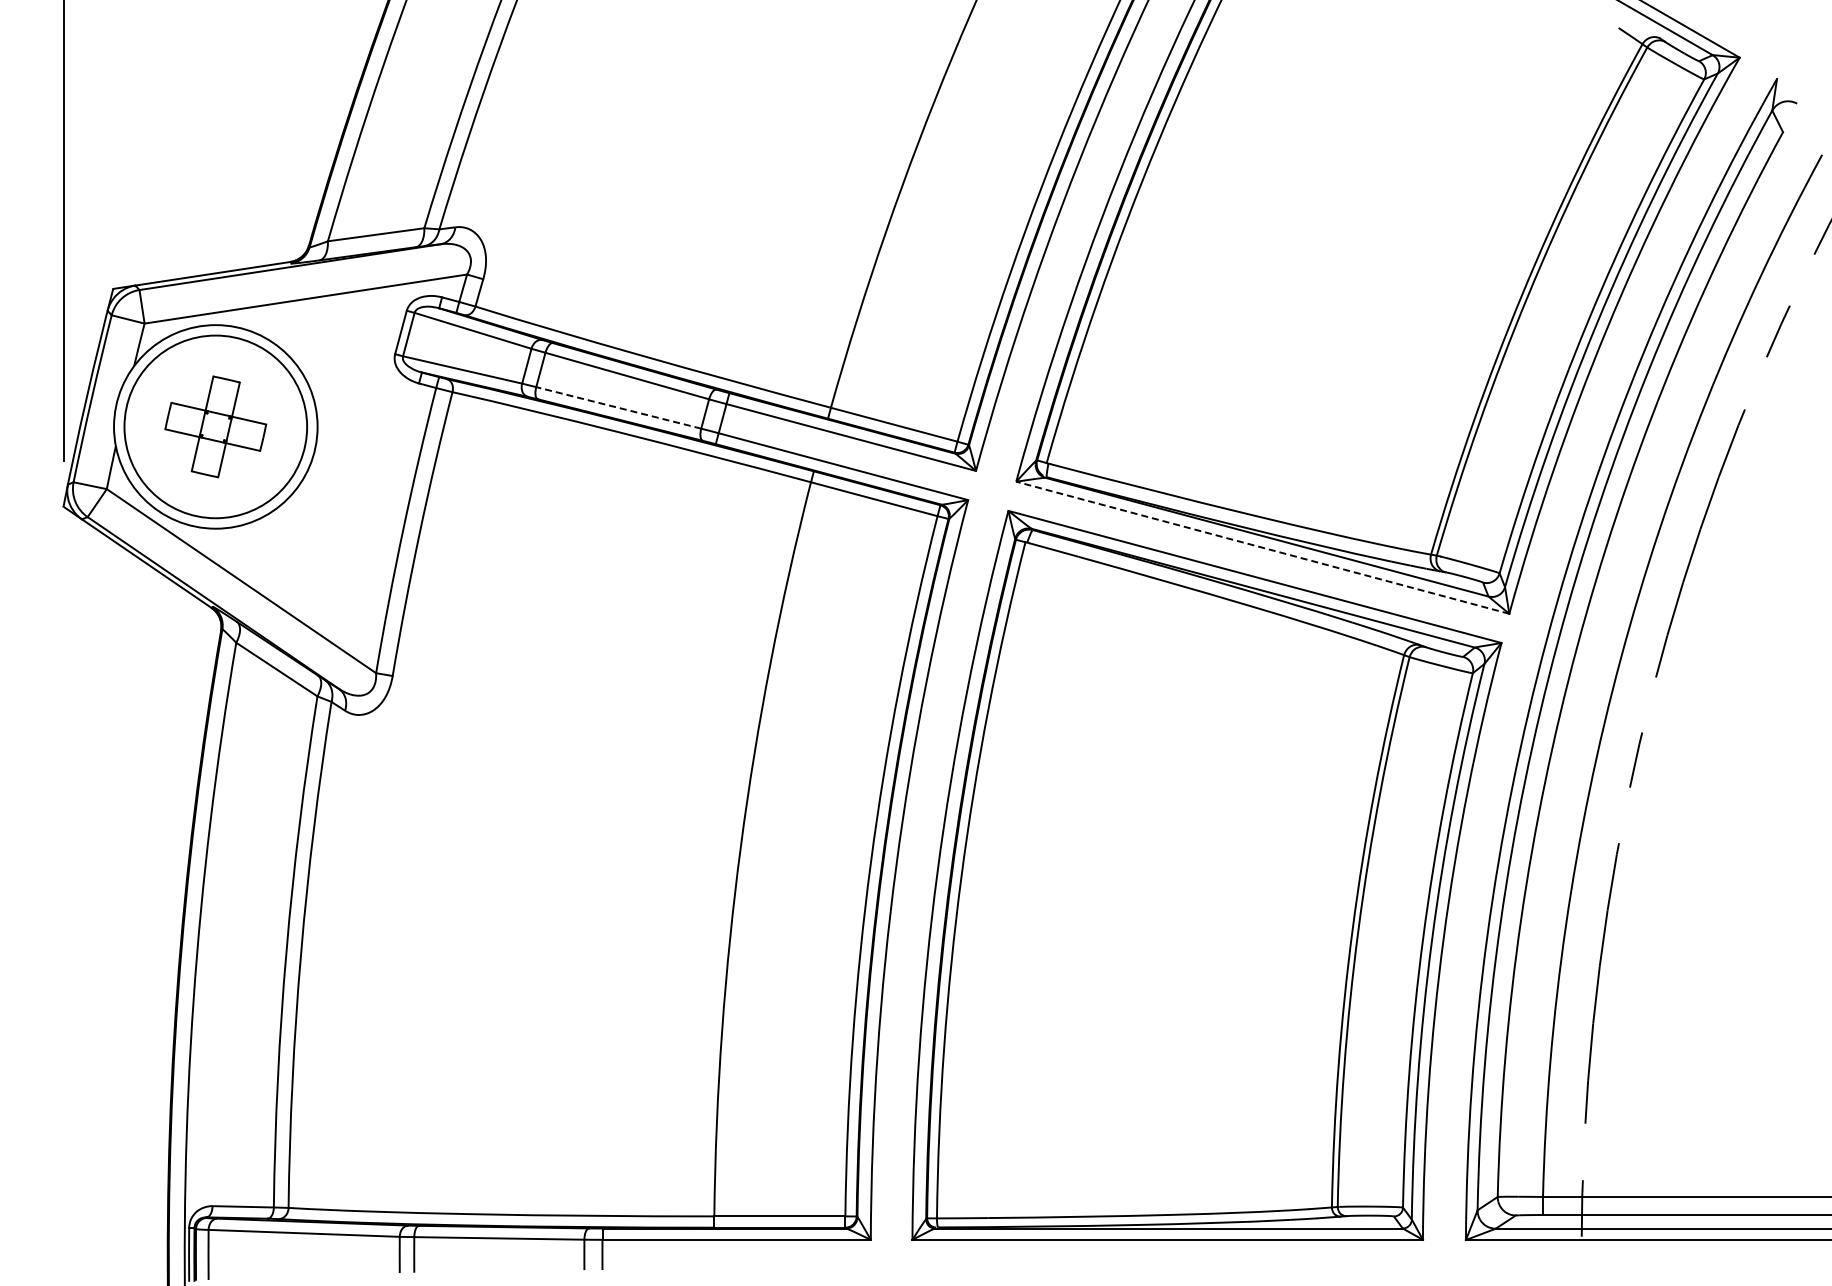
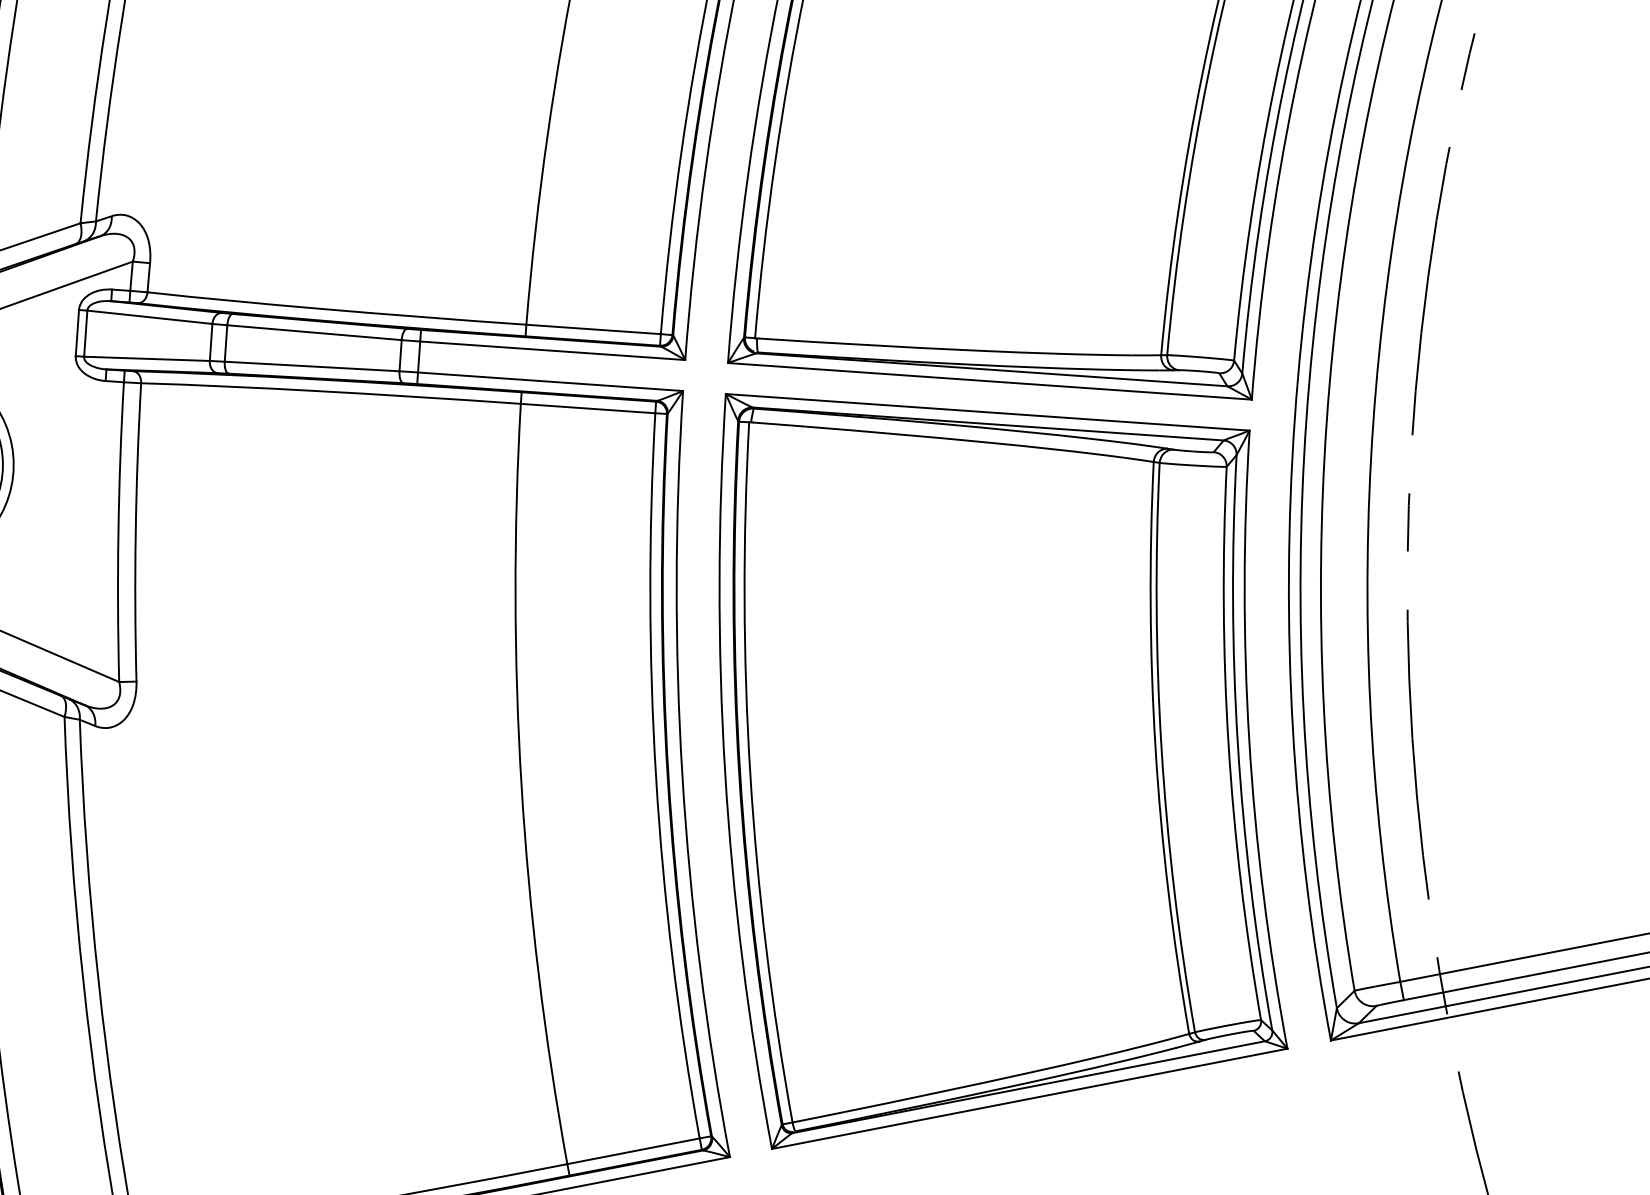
line: (618, 407) -> (311, 366), dashed -> solid
line: (1262, 547) -> (989, 381), dashed -> solid

